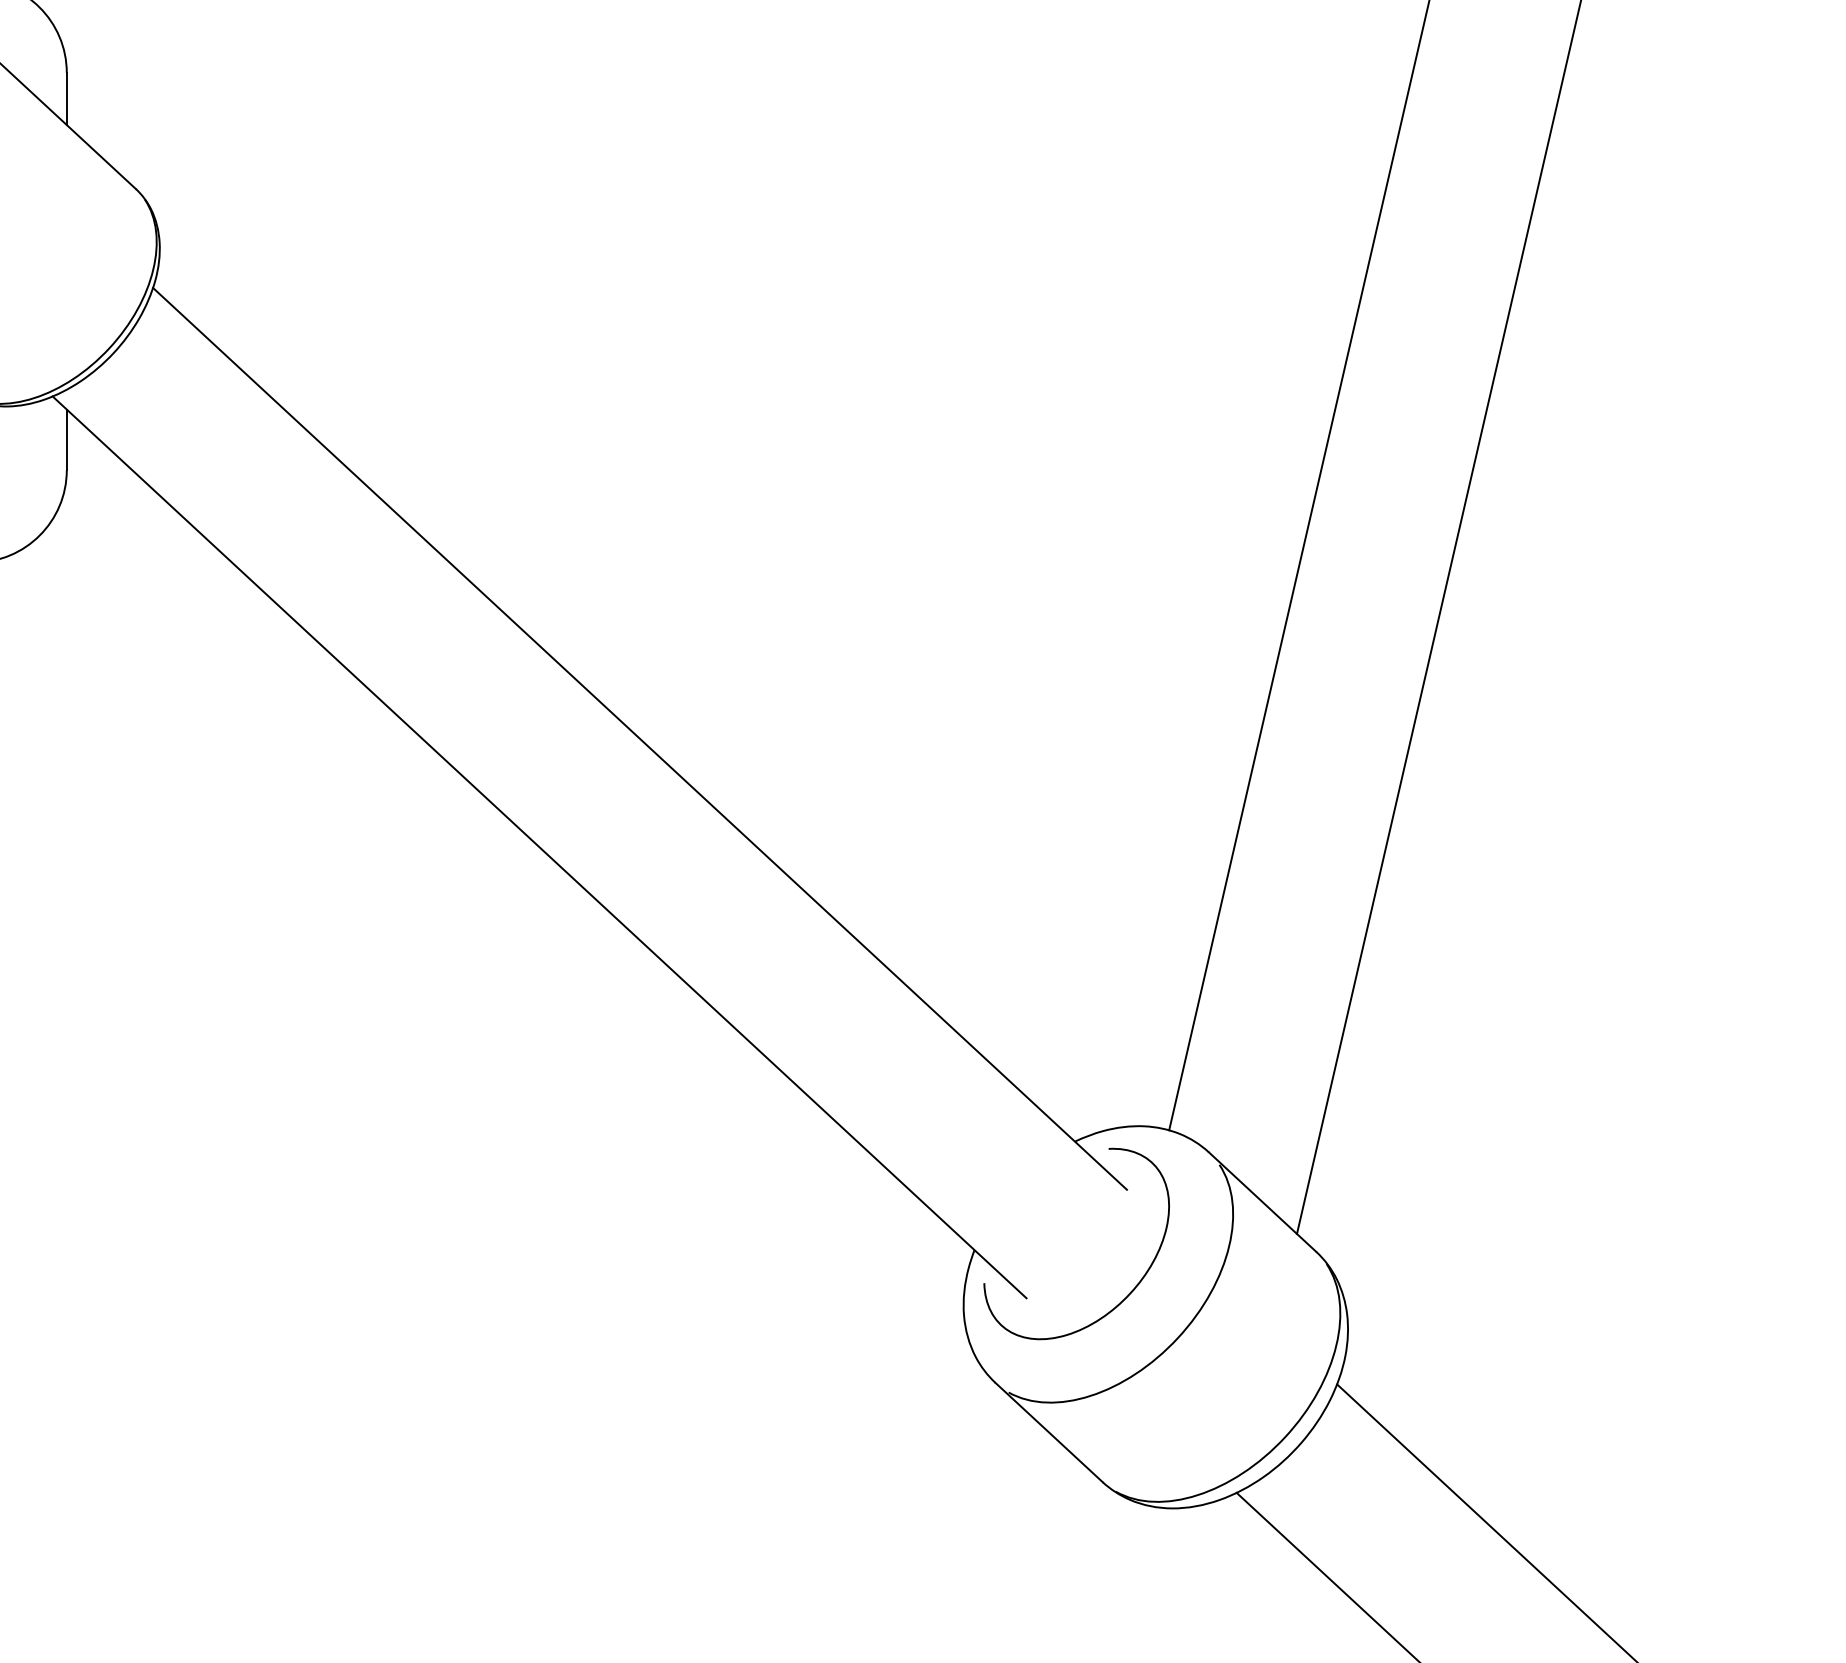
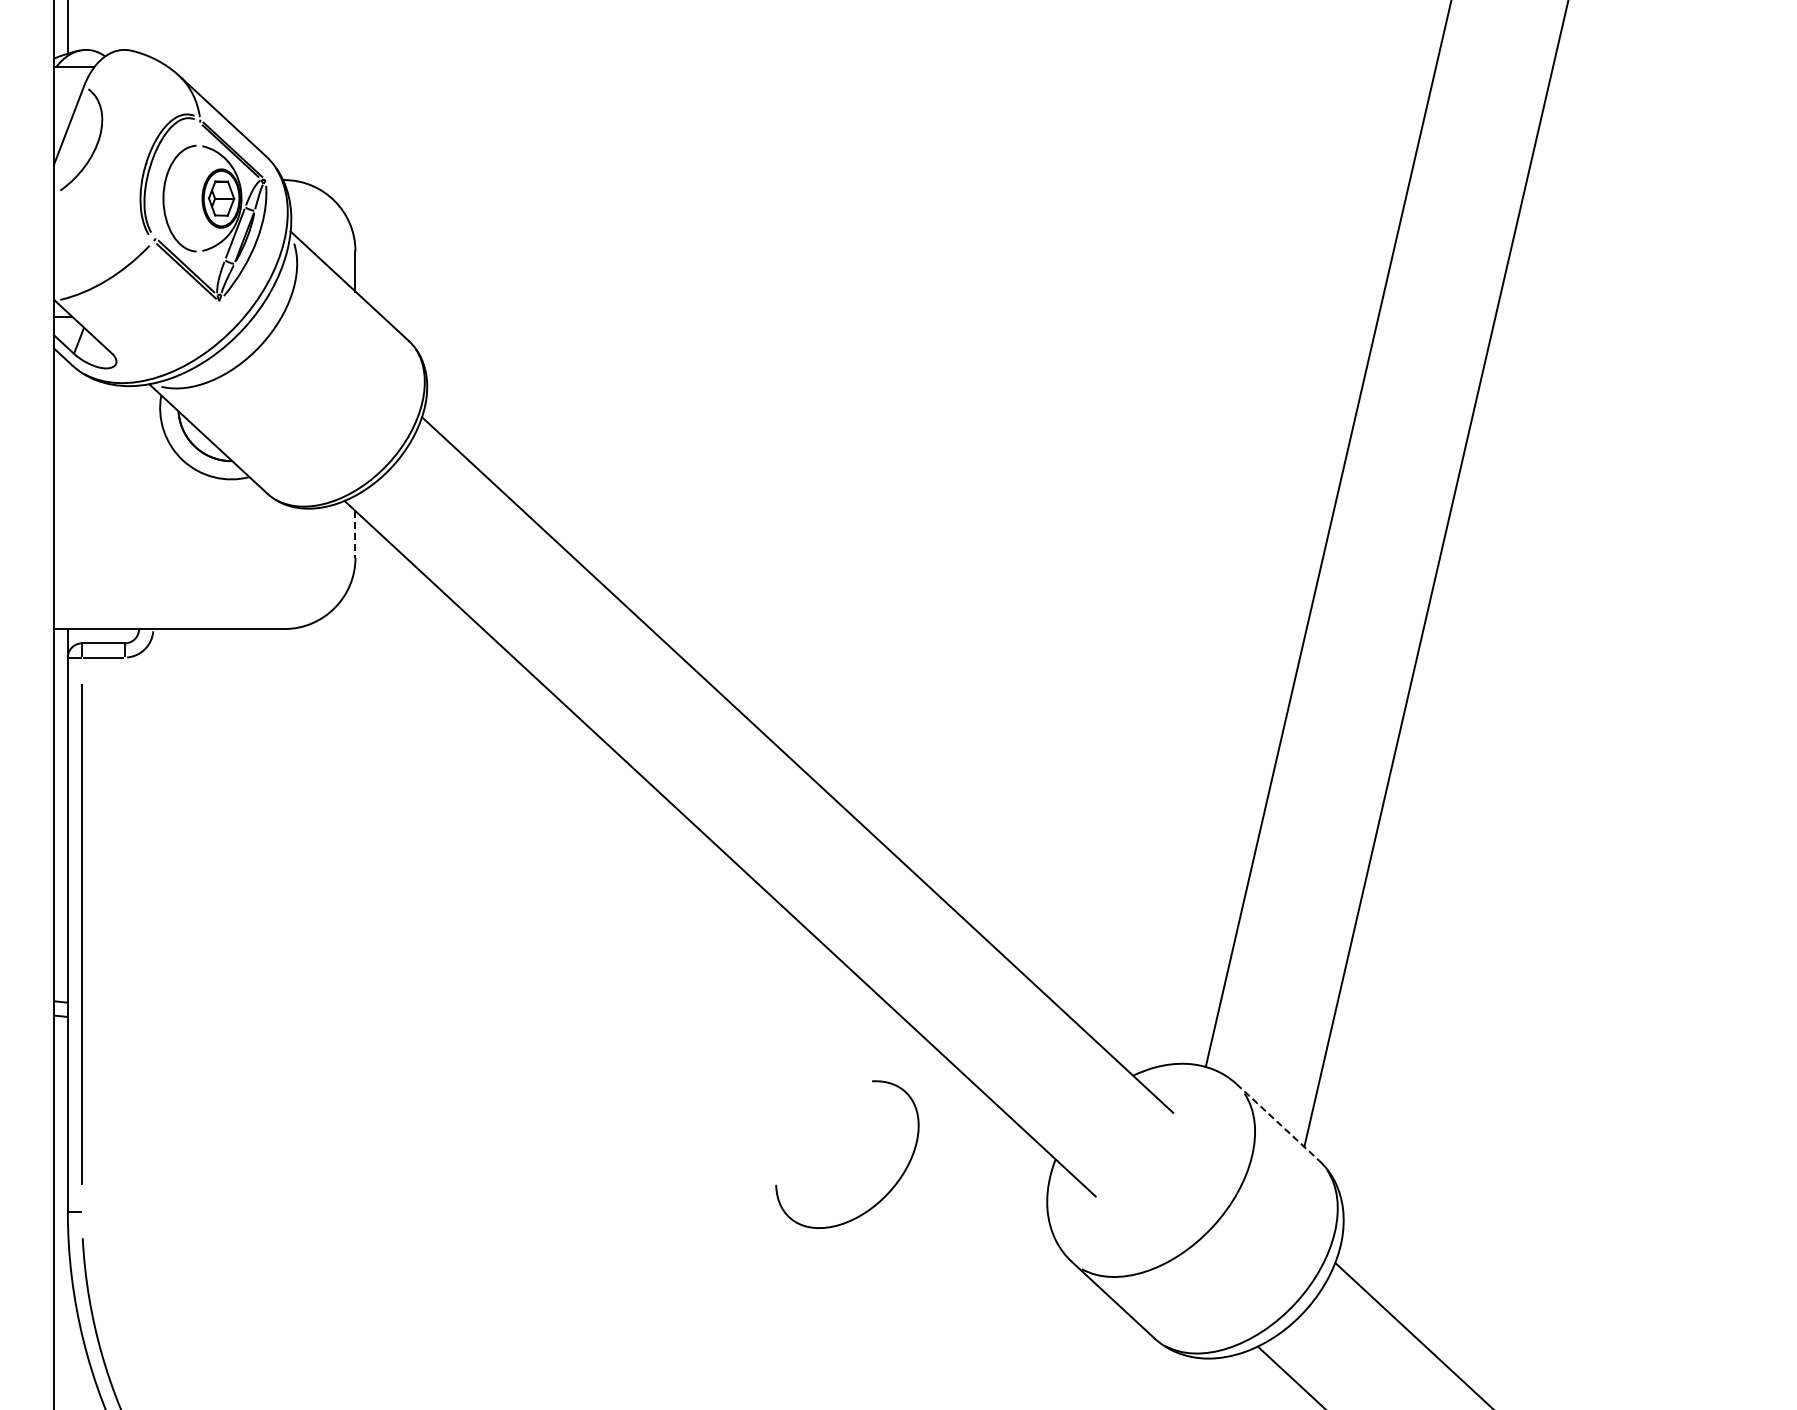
line: (66, 439) -> (355, 534), solid -> dashed
line: (1263, 1202) -> (1278, 1122), solid -> dashed
curve: (1127, 1294) -> (886, 1193), moved

